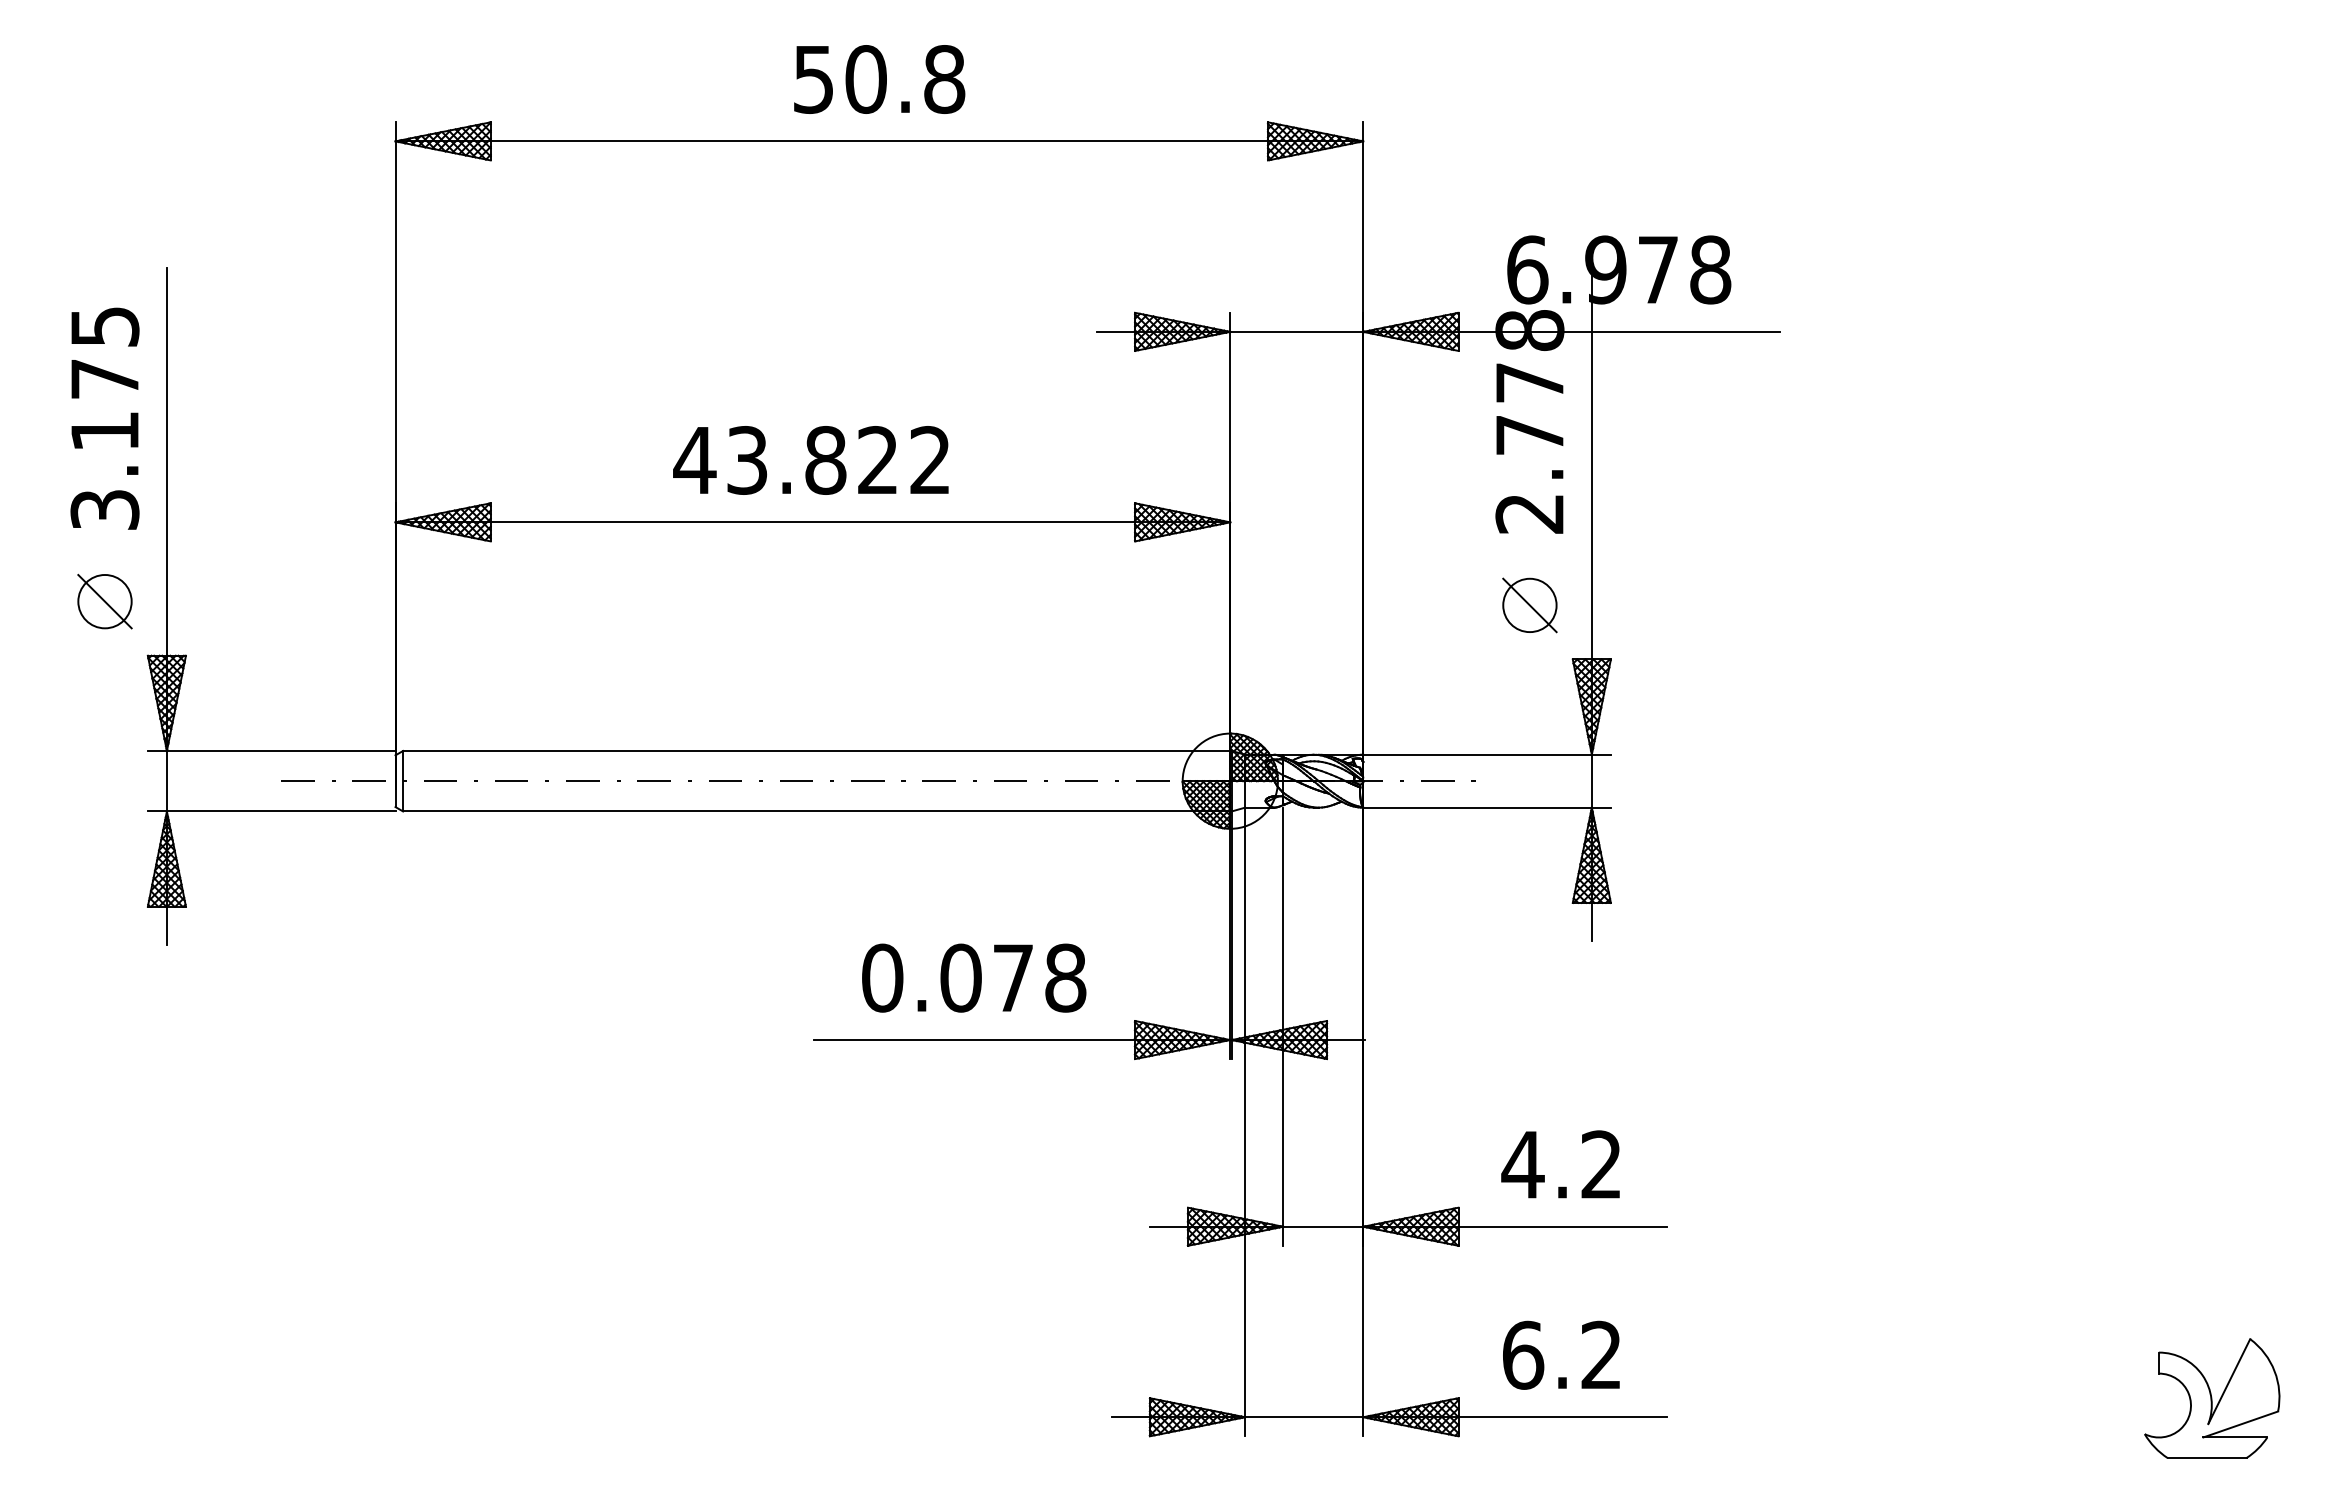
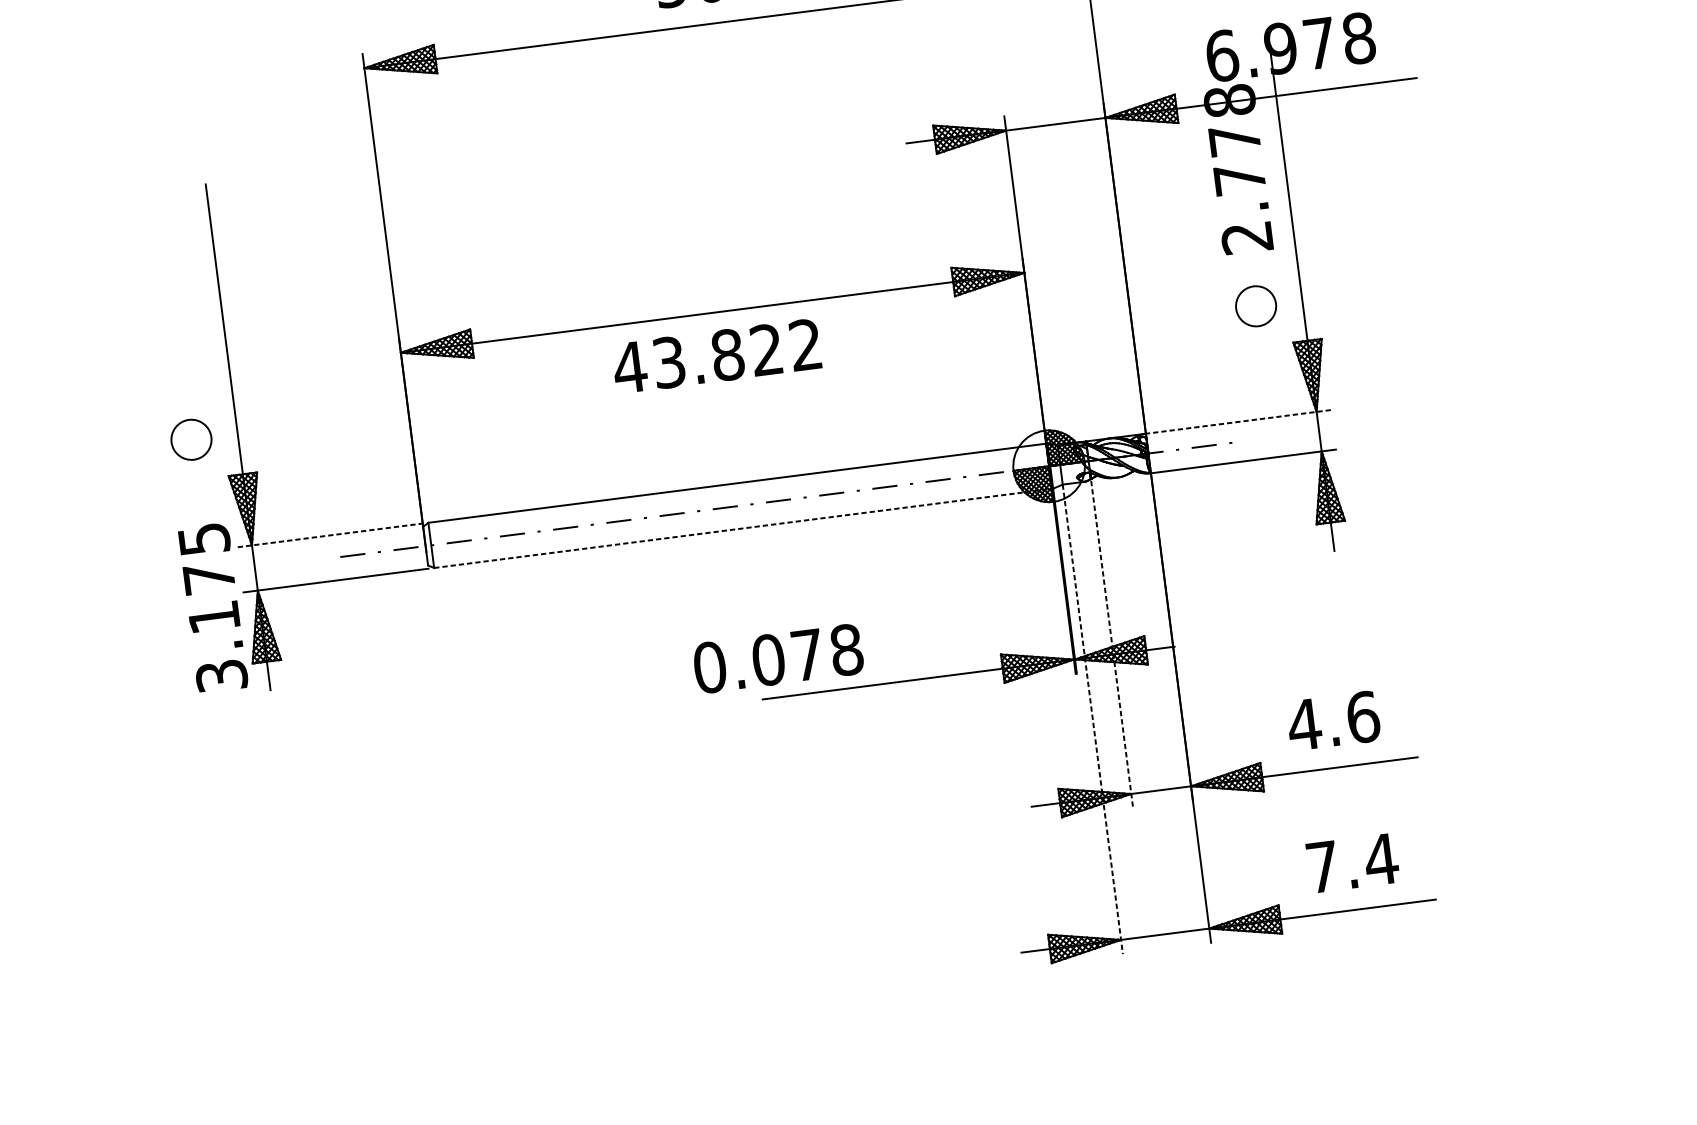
text: (104, 418) -> (212, 607), moved
text: (810, 460) -> (716, 356), moved
line: (104, 601) -> (191, 439), removed
line: (1529, 605) -> (1255, 306), removed
line: (271, 750) -> (330, 535), solid -> dashed
line: (1487, 754) -> (1238, 421), solid -> dashed
line: (816, 811) -> (742, 528), solid -> dashed
text: (974, 977) -> (778, 658), moved
line: (1283, 1027) -> (1112, 645), solid -> dashed
line: (1245, 1122) -> (1093, 719), solid -> dashed
text: (1601, 1164) -> (1363, 717), 4.2 -> 4.6
text: (1563, 1354) -> (1352, 862), 6.2 -> 7.4

